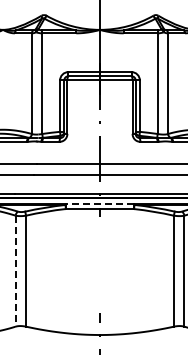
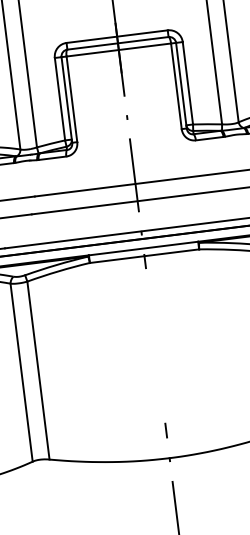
line: (99, 204) -> (142, 249), dashed -> solid
line: (15, 271) -> (21, 373), dashed -> solid

